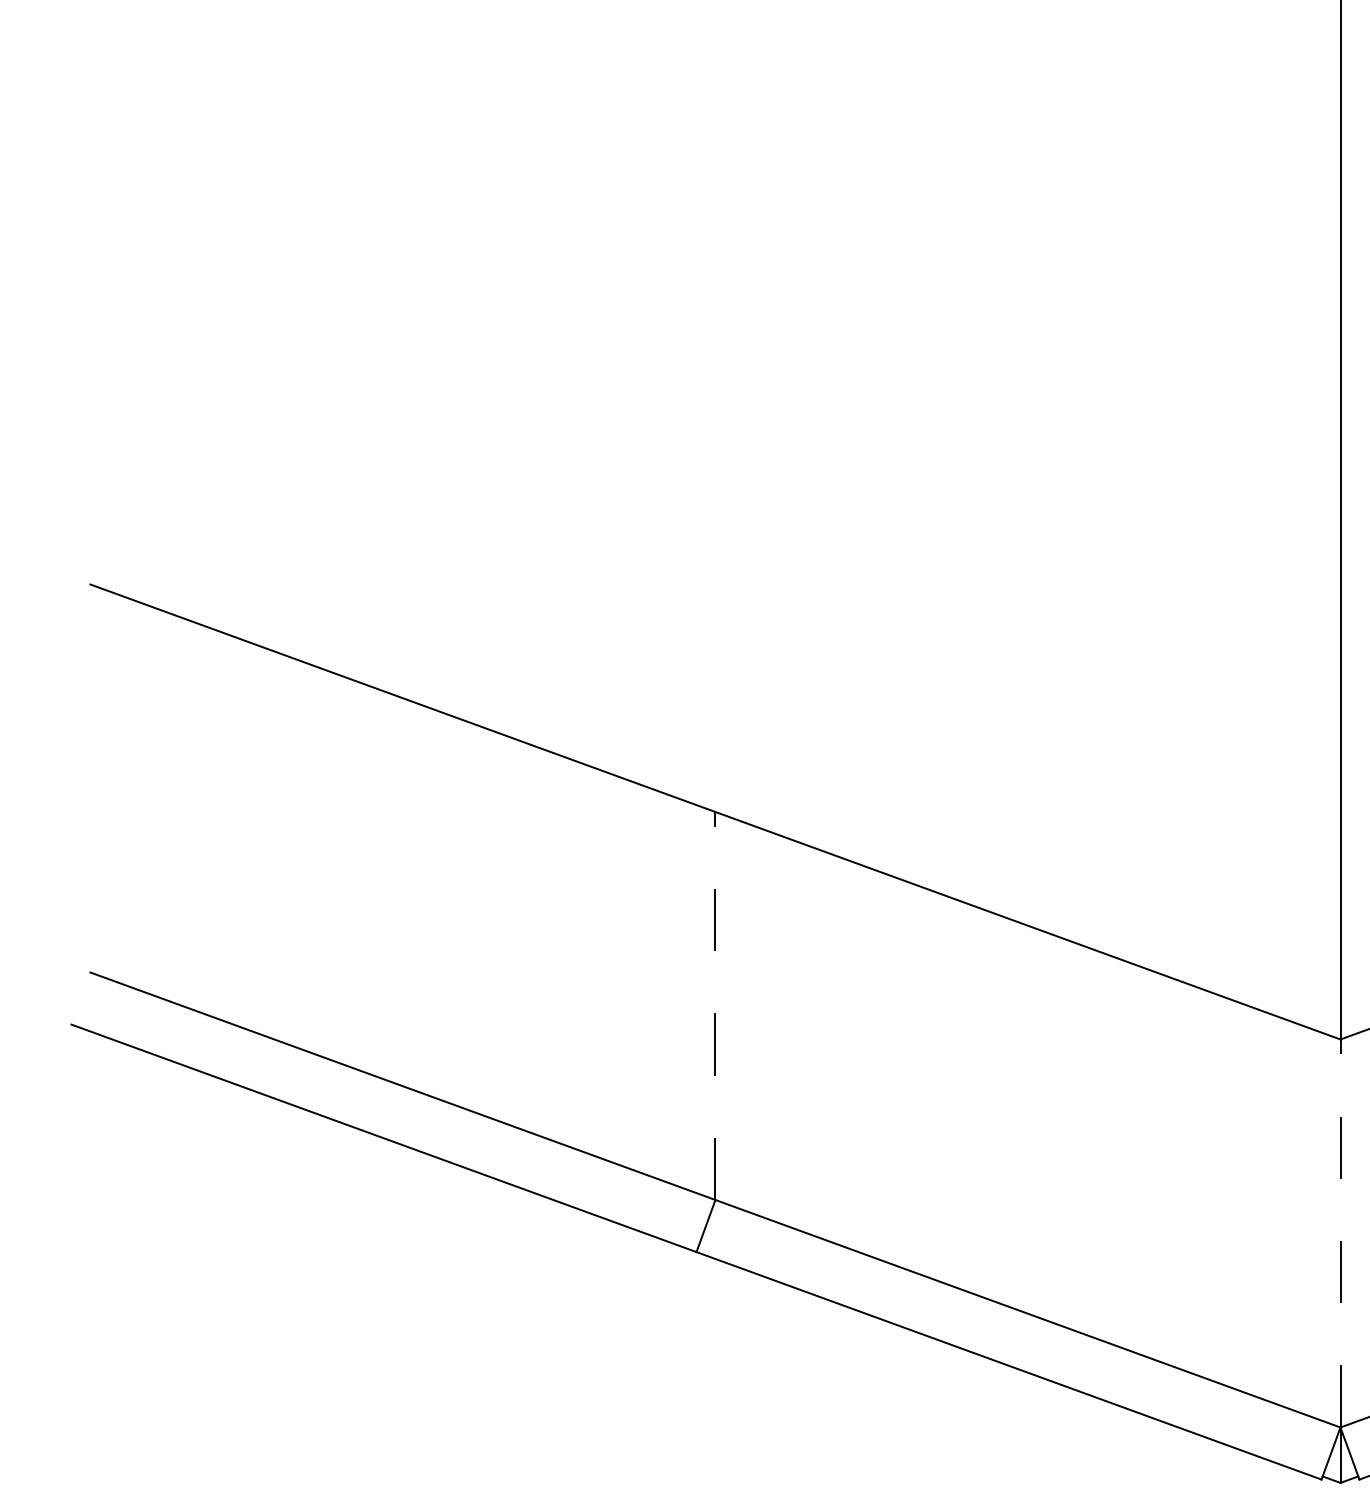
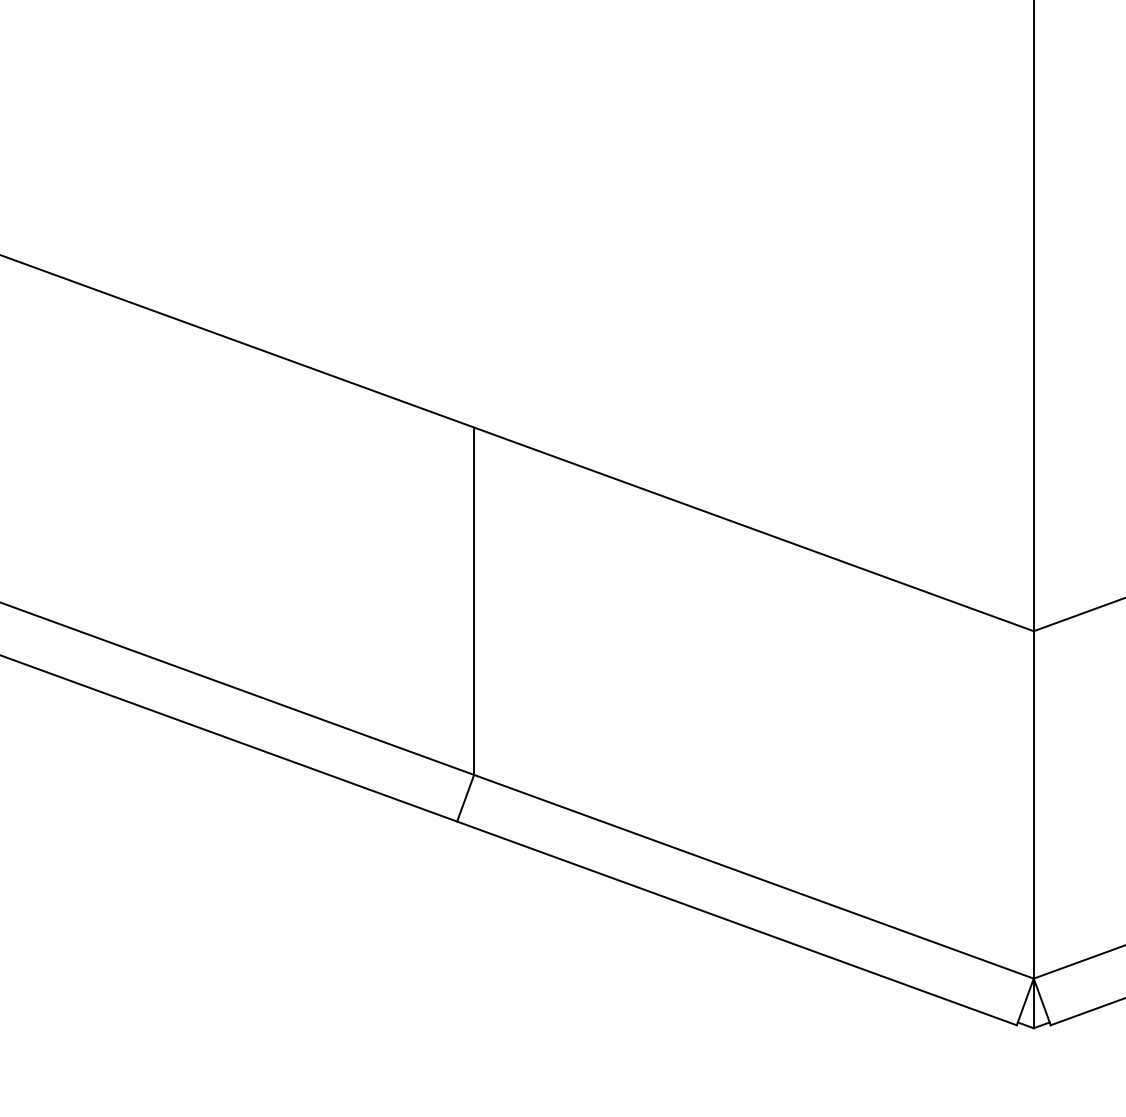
line: (715, 1006) -> (474, 601), dashed -> solid
line: (1340, 1233) -> (1033, 804), dashed -> solid

